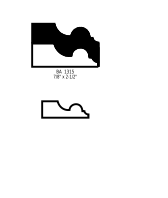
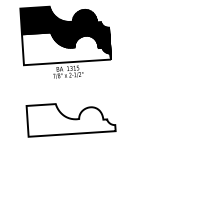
part: (65, 109) -> (71, 118), size x1.43

